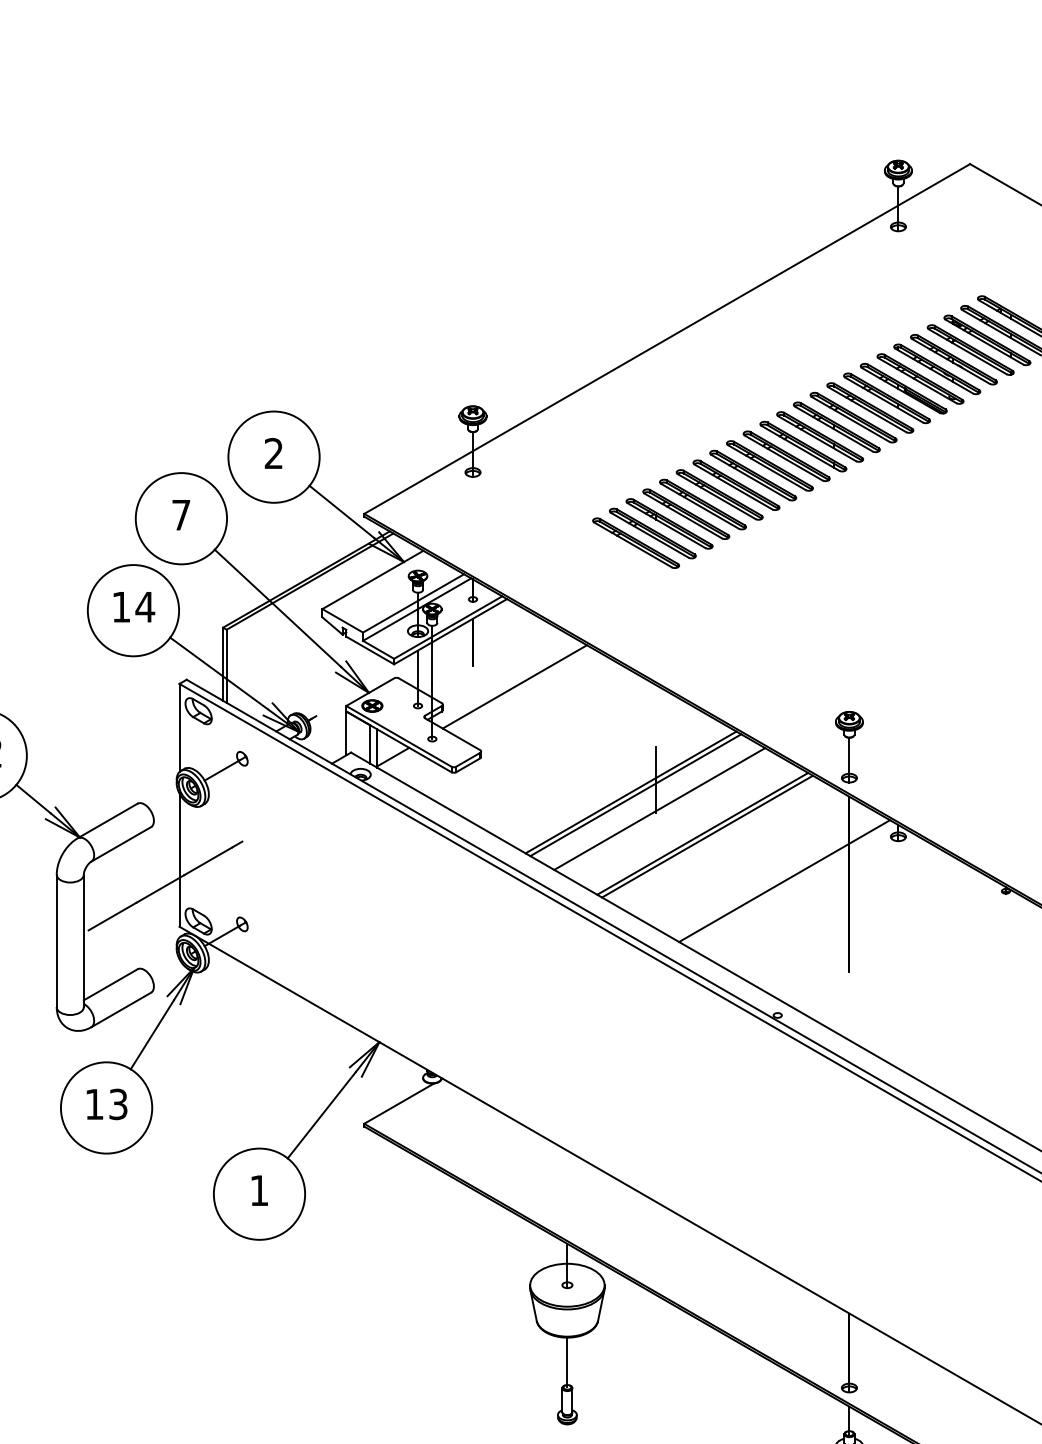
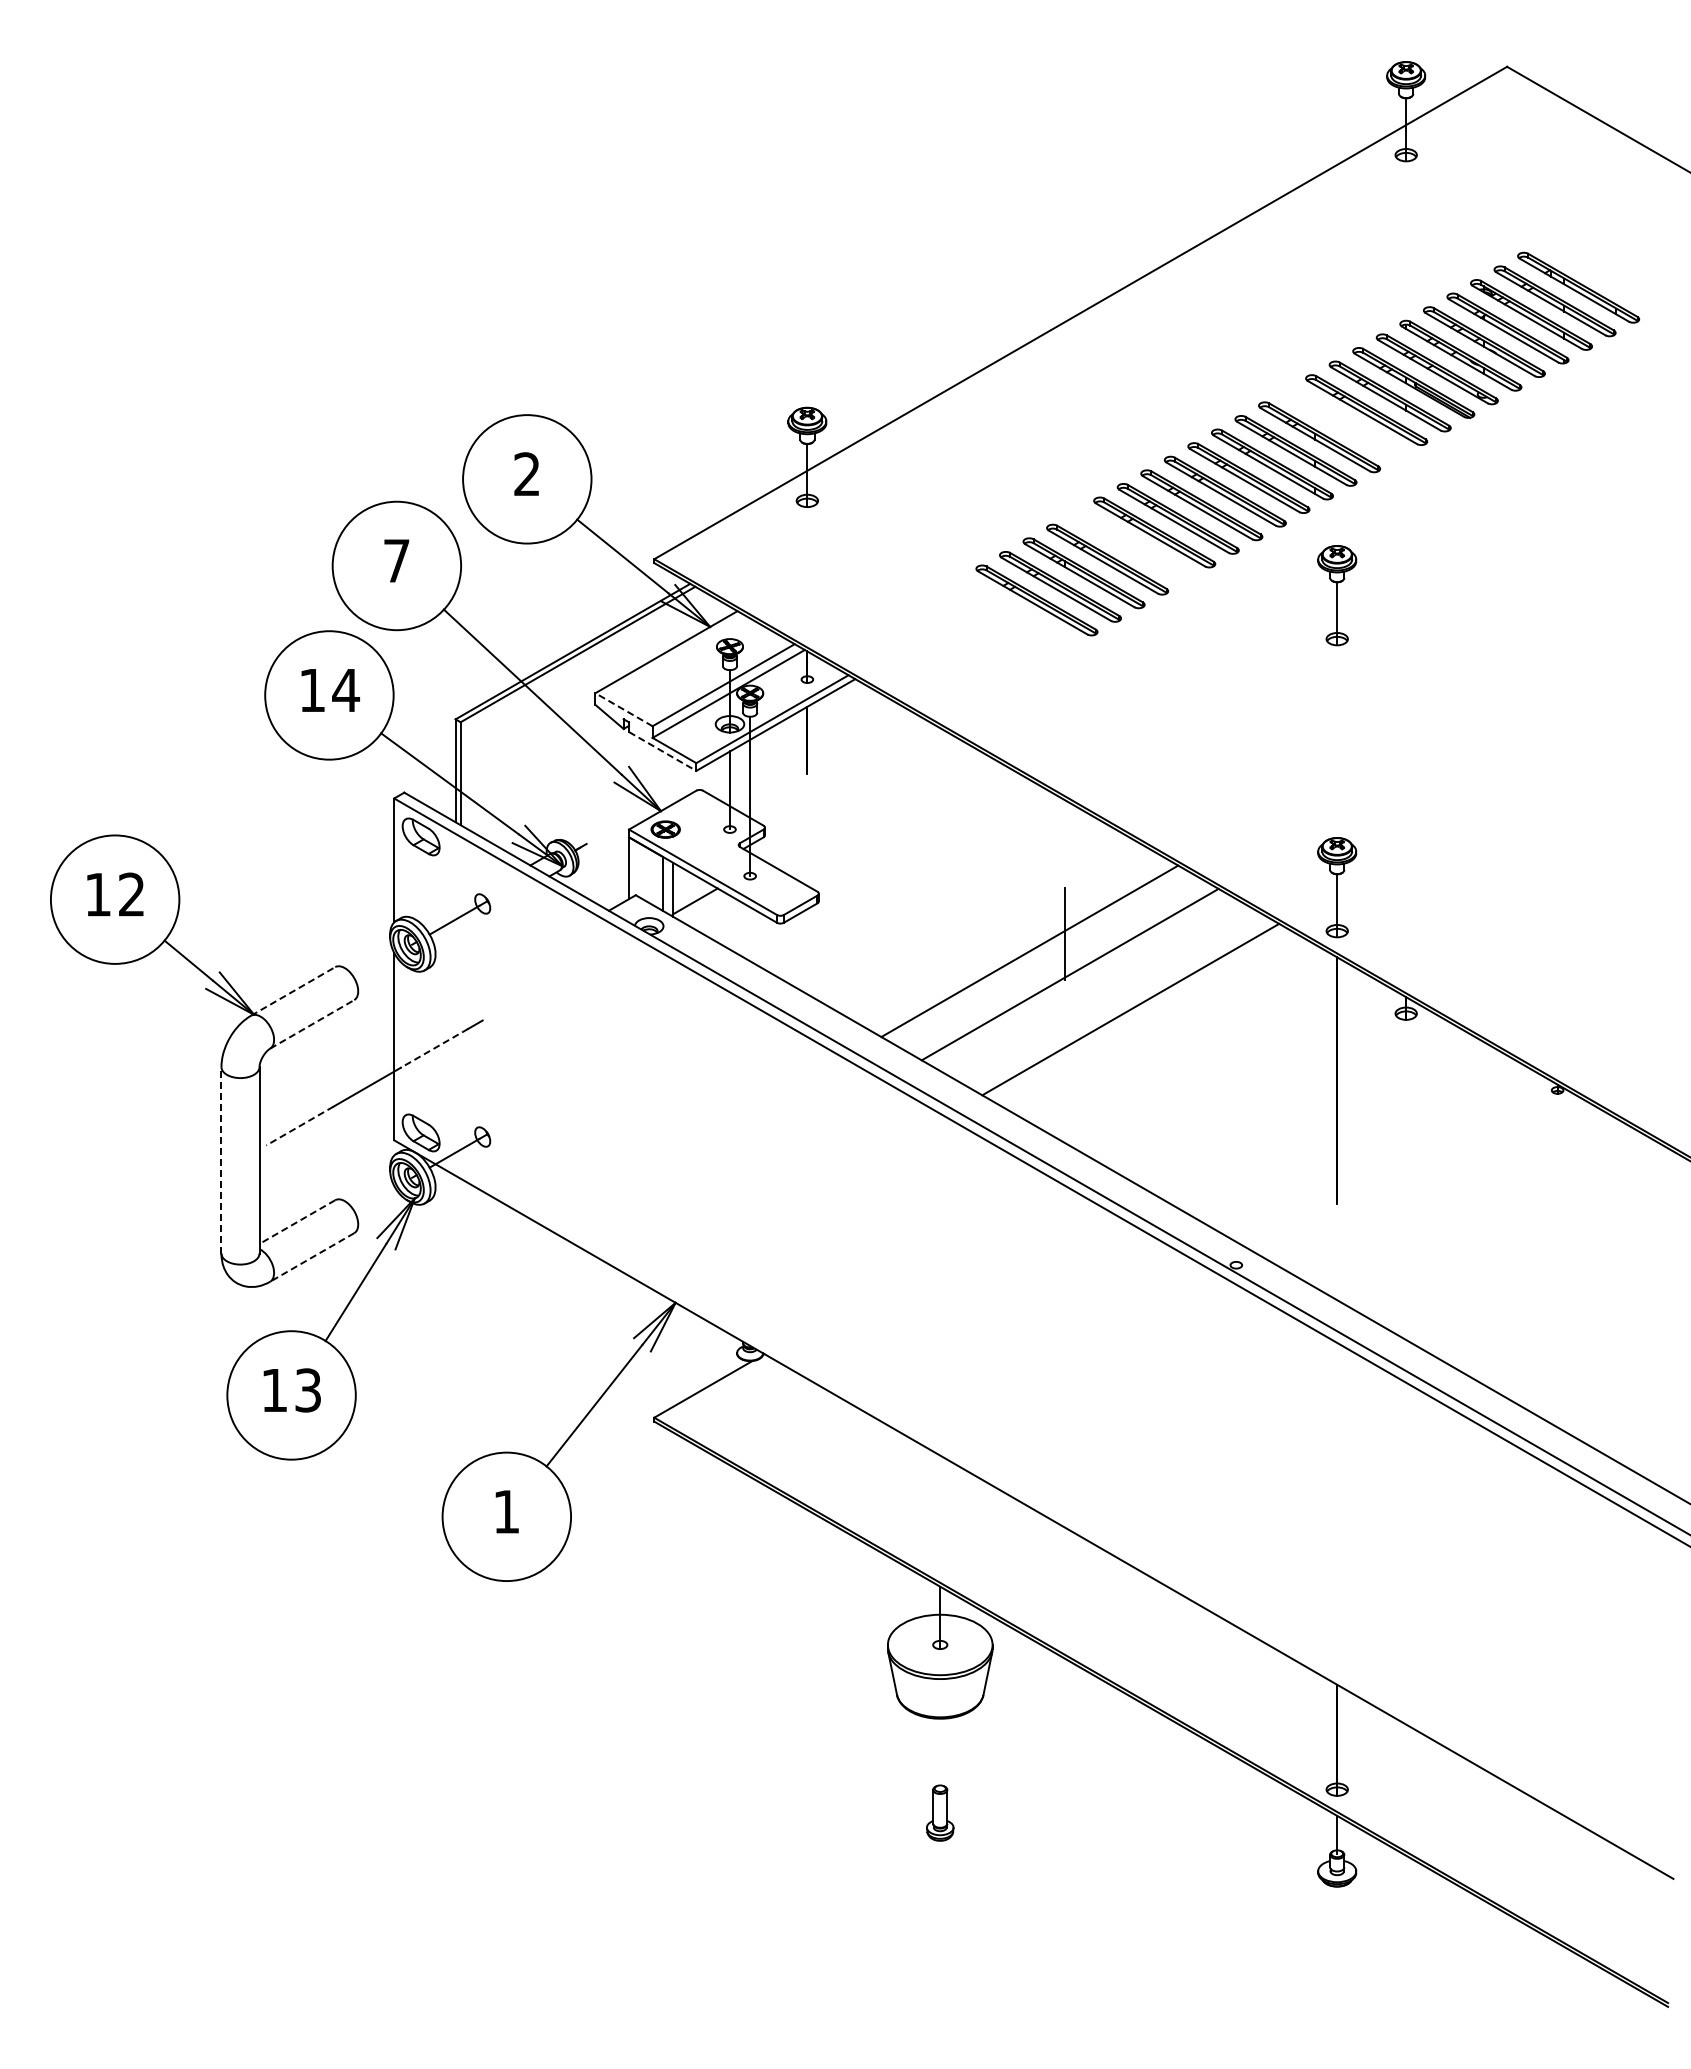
part: (853, 417) -> (1342, 423), removed
part: (702, 504) -> (1130, 545), removed
part: (849, 539) -> (1337, 595), added
line: (342, 620) -> (623, 709), solid -> dashed
line: (370, 650) -> (662, 751), solid -> dashed
line: (514, 686) -> (865, 802), removed
line: (635, 794) -> (1036, 954), removed
line: (107, 821) -> (293, 991), solid -> dashed
line: (707, 836) -> (1137, 1013), removed
line: (121, 844) -> (312, 1024), solid -> dashed
line: (208, 861) -> (434, 1048), solid -> dashed
line: (784, 880) -> (1245, 1075), removed
line: (112, 916) -> (299, 1126), solid -> dashed
line: (56, 940) -> (221, 1159), solid -> dashed
line: (110, 985) -> (297, 1222), solid -> dashed
line: (121, 1009) -> (312, 1257), solid -> dashed
line: (567, 1362) -> (940, 1753), removed

